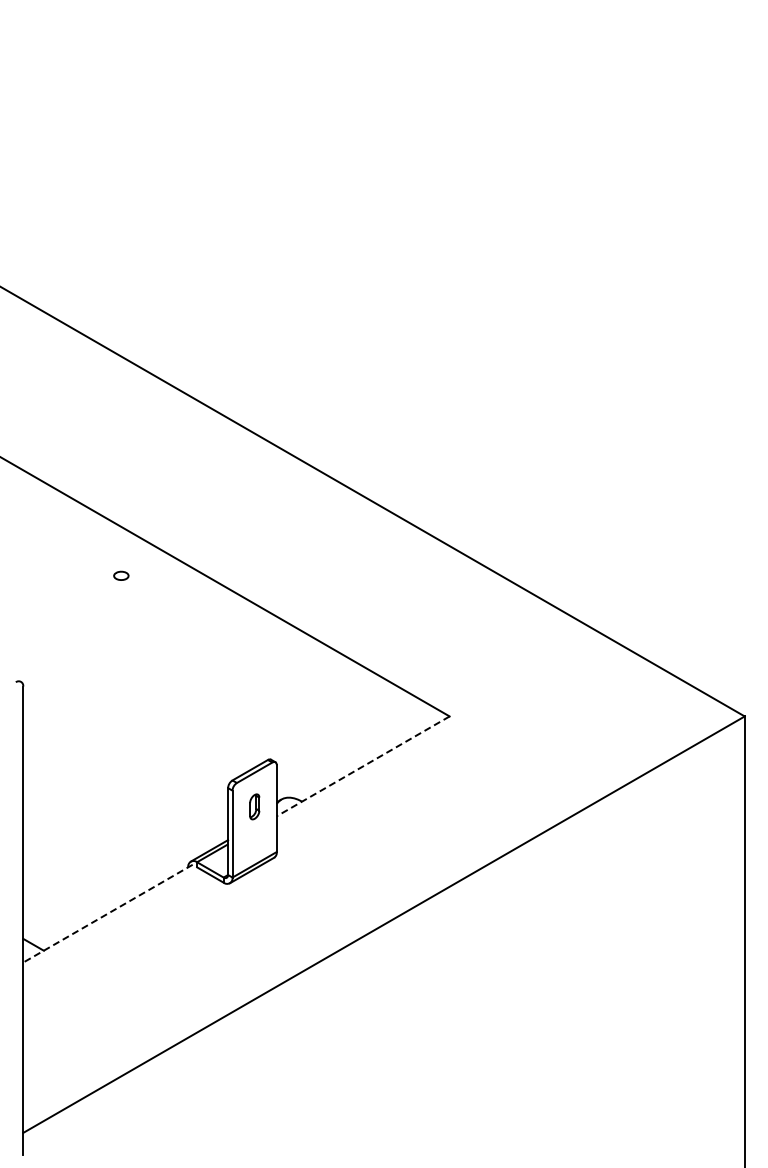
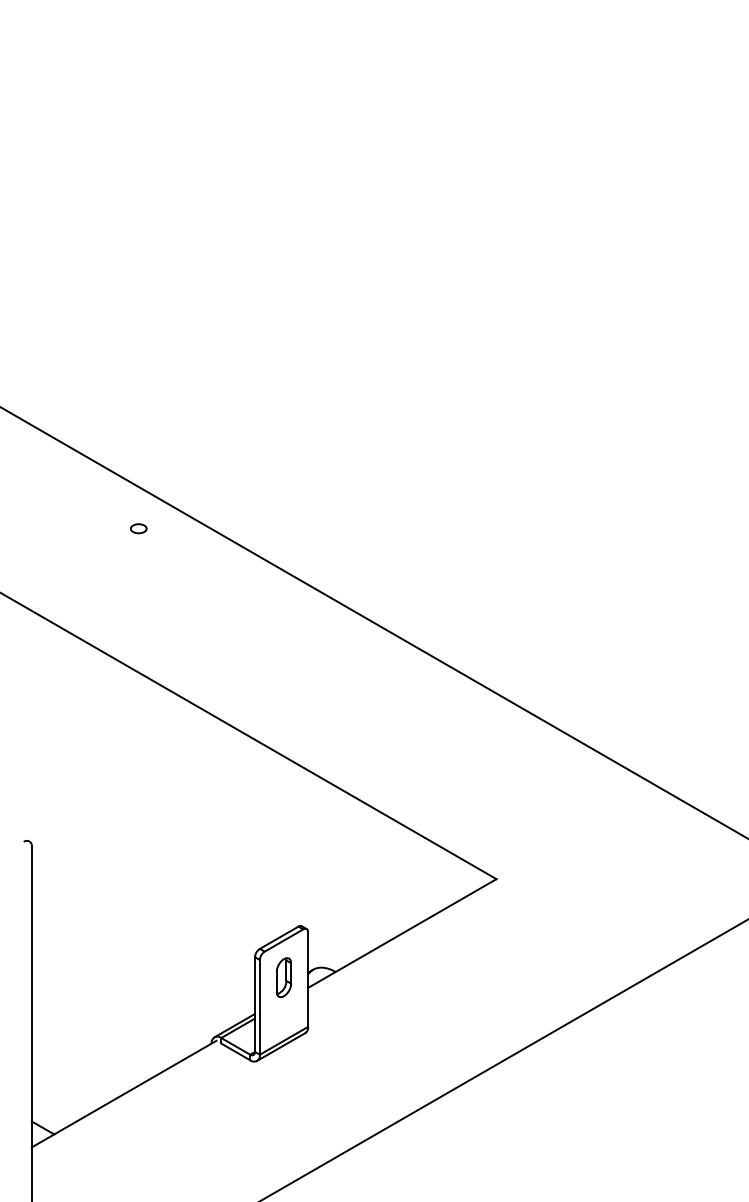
part: (121, 575) -> (138, 528), moved
line: (363, 766) -> (402, 933), dashed -> solid
part: (254, 806) -> (283, 977), size x1.43
line: (107, 913) -> (123, 1093), dashed -> solid

